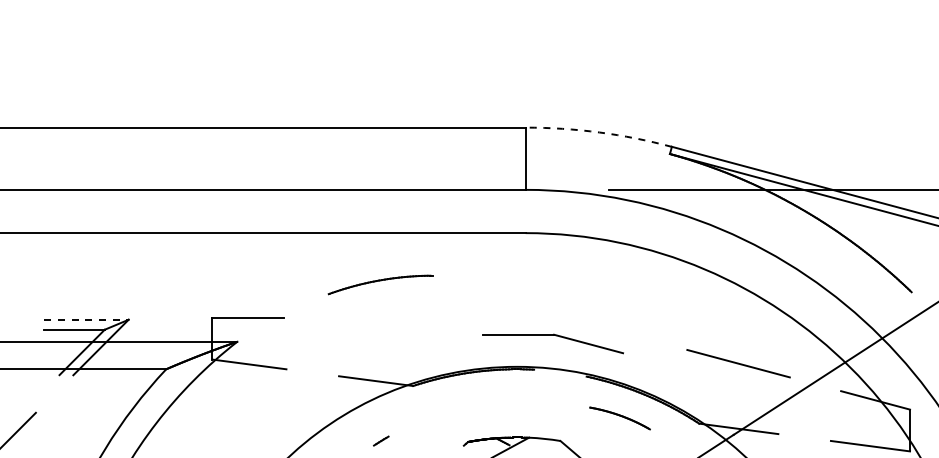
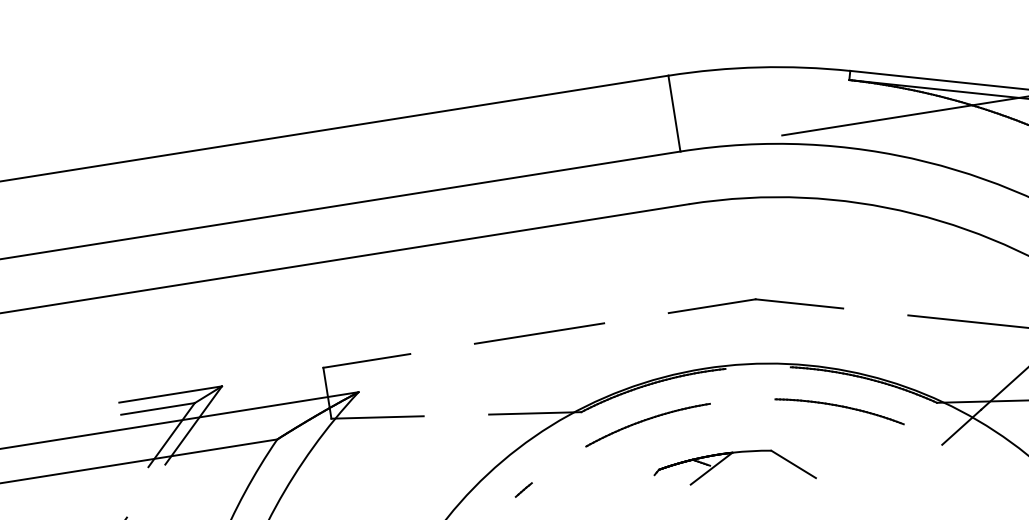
arc: (599, 132) -> (759, 67), dashed -> solid
part: (380, 284) -> (647, 424), moved
line: (389, 317) -> (539, 333), added
line: (87, 319) -> (171, 393), dashed -> solid
part: (555, 336) -> (757, 301), moved
part: (619, 418) -> (838, 411), size x1.67
line: (381, 440) -> (523, 489), moved

